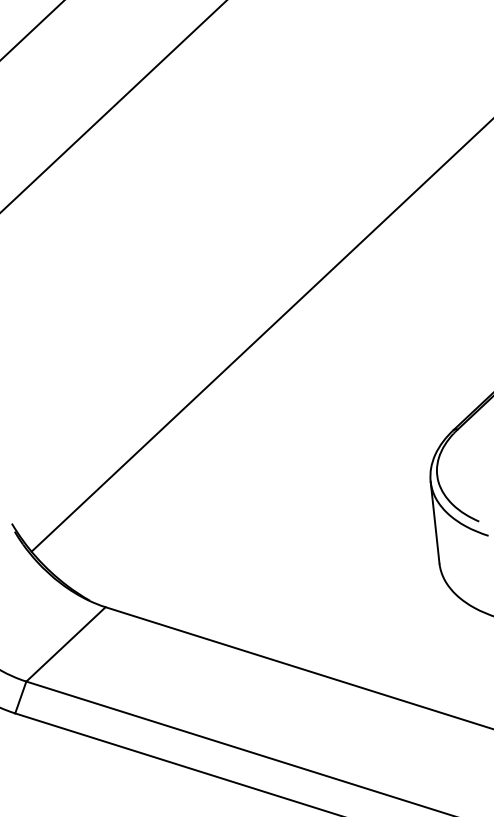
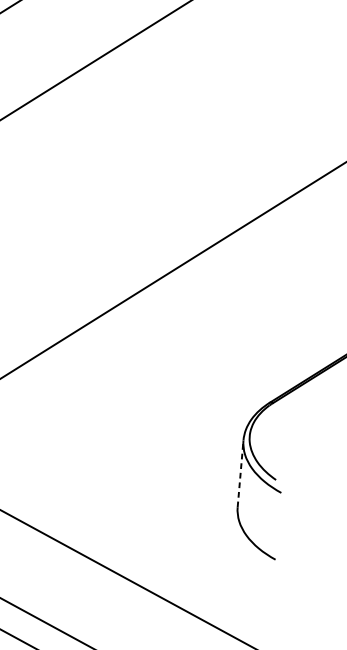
line: (435, 522) -> (240, 473), solid -> dashed

